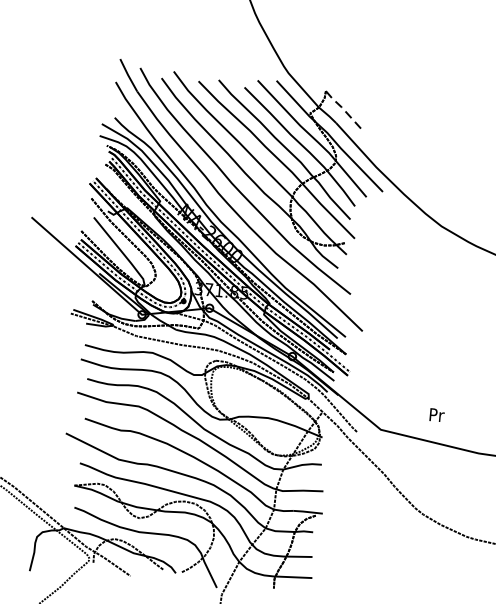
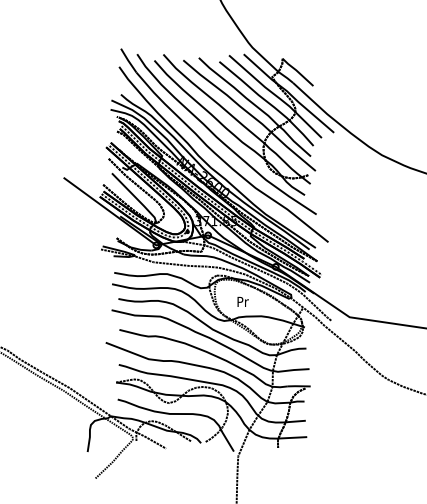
line: (343, 109) -> (297, 71), dashed -> solid
text: (436, 414) -> (242, 301), moved

